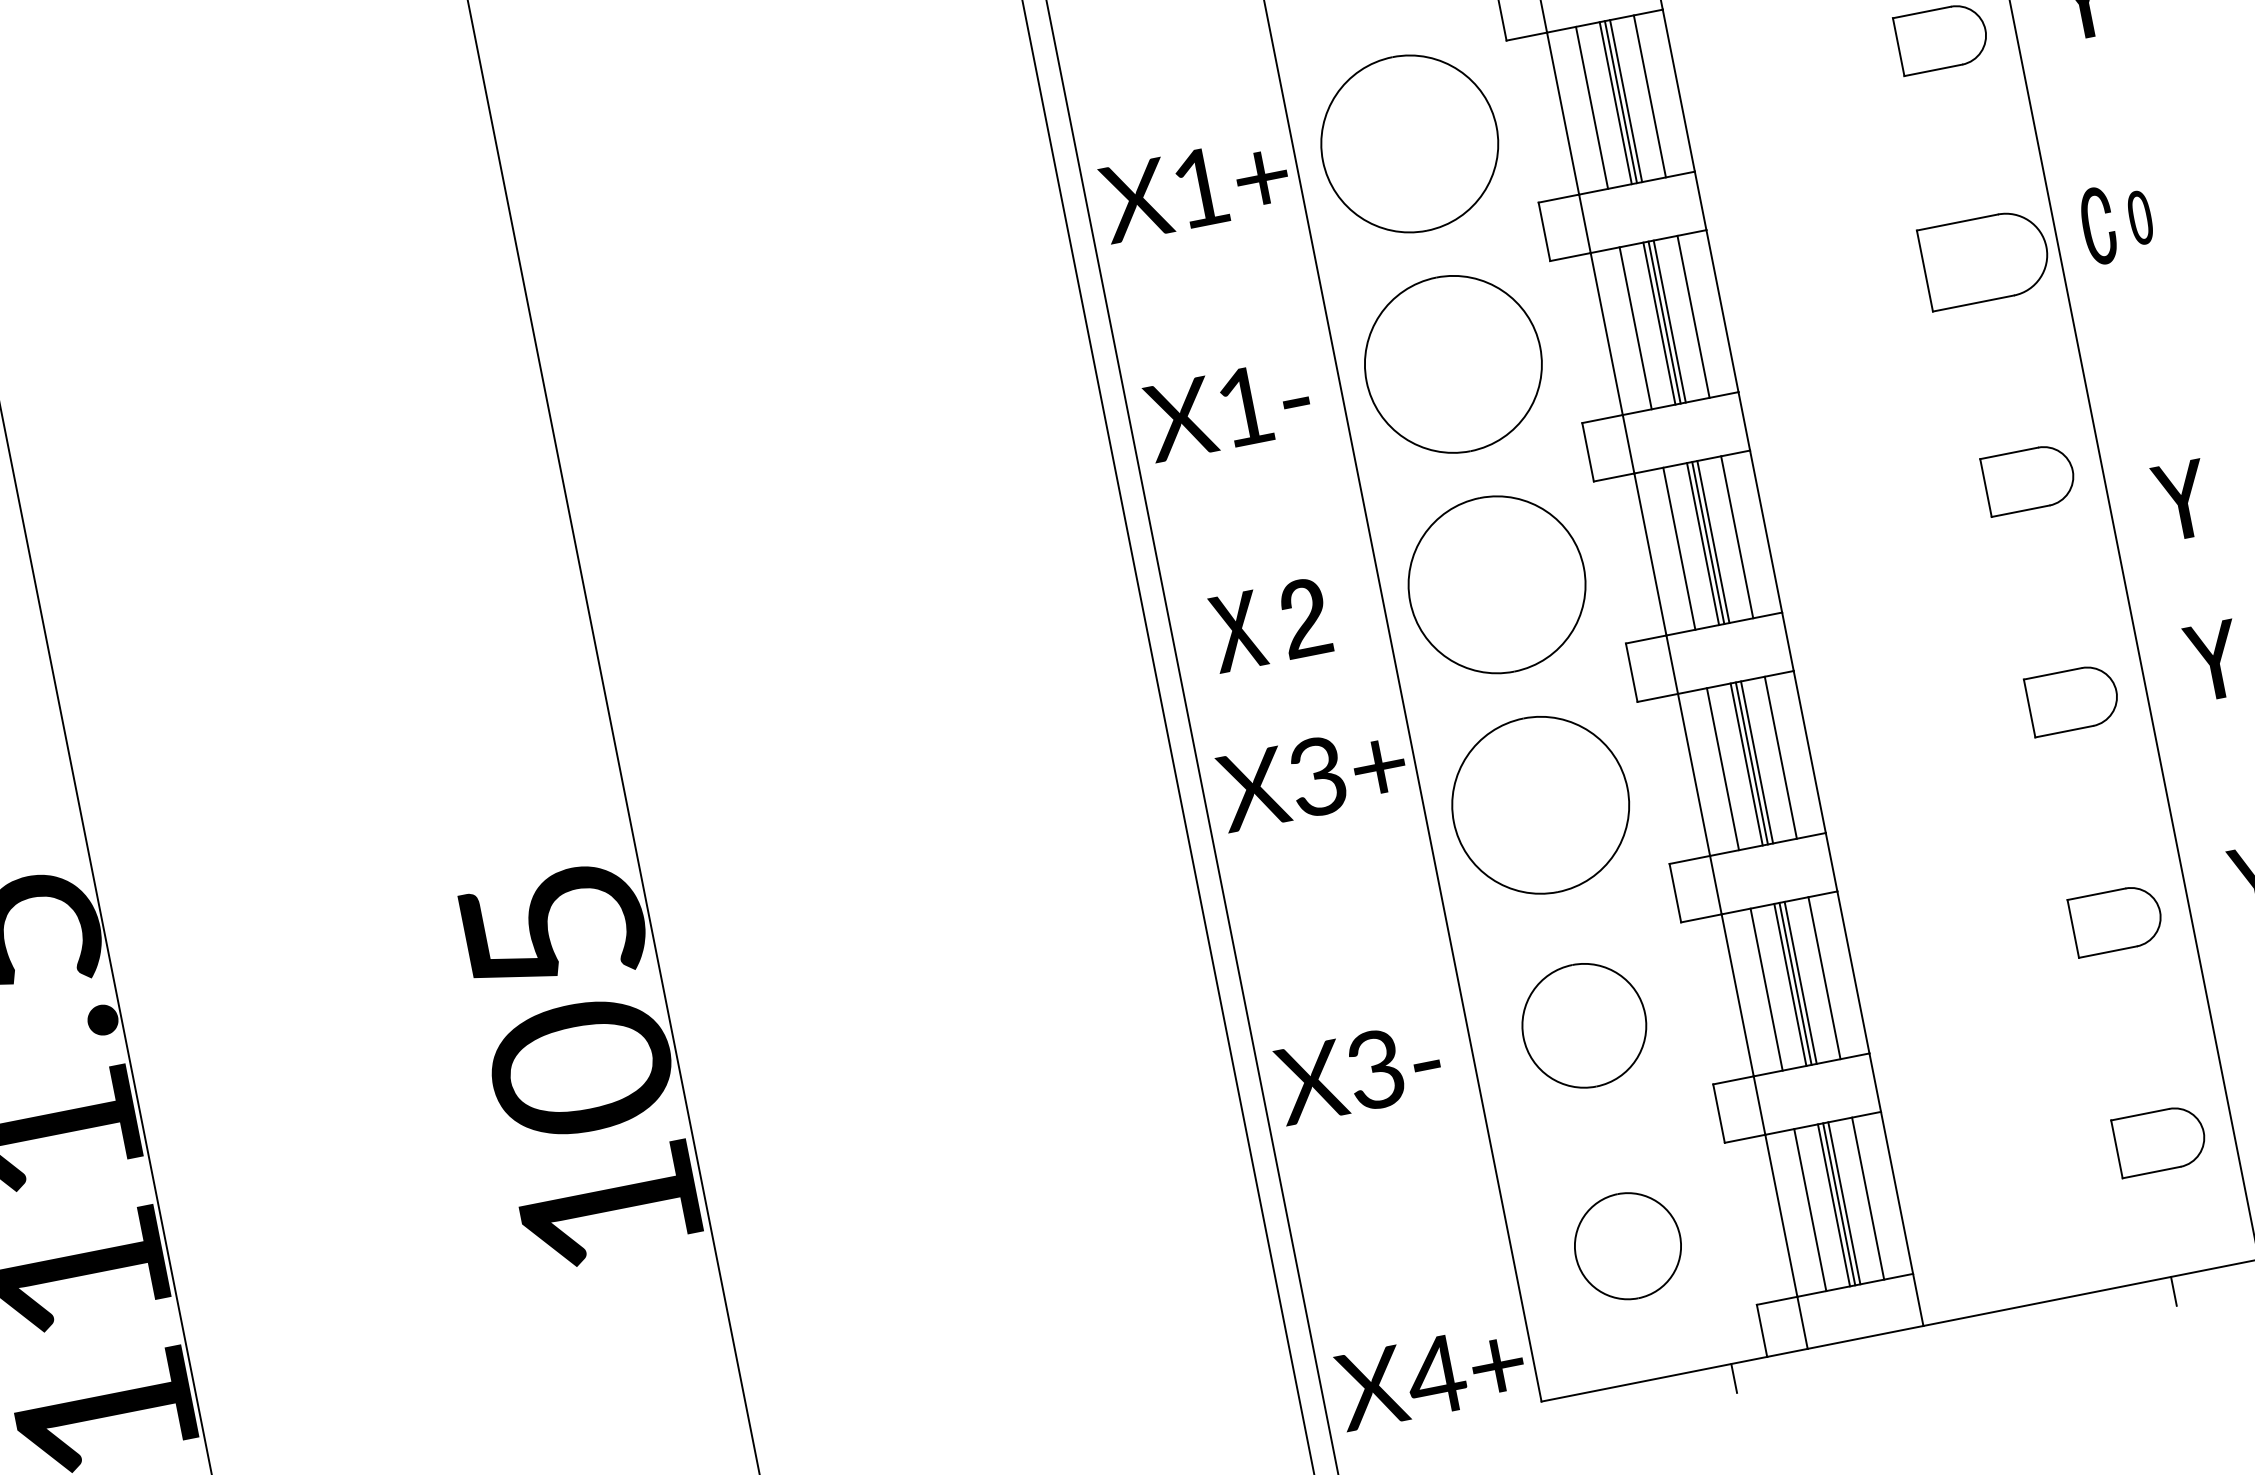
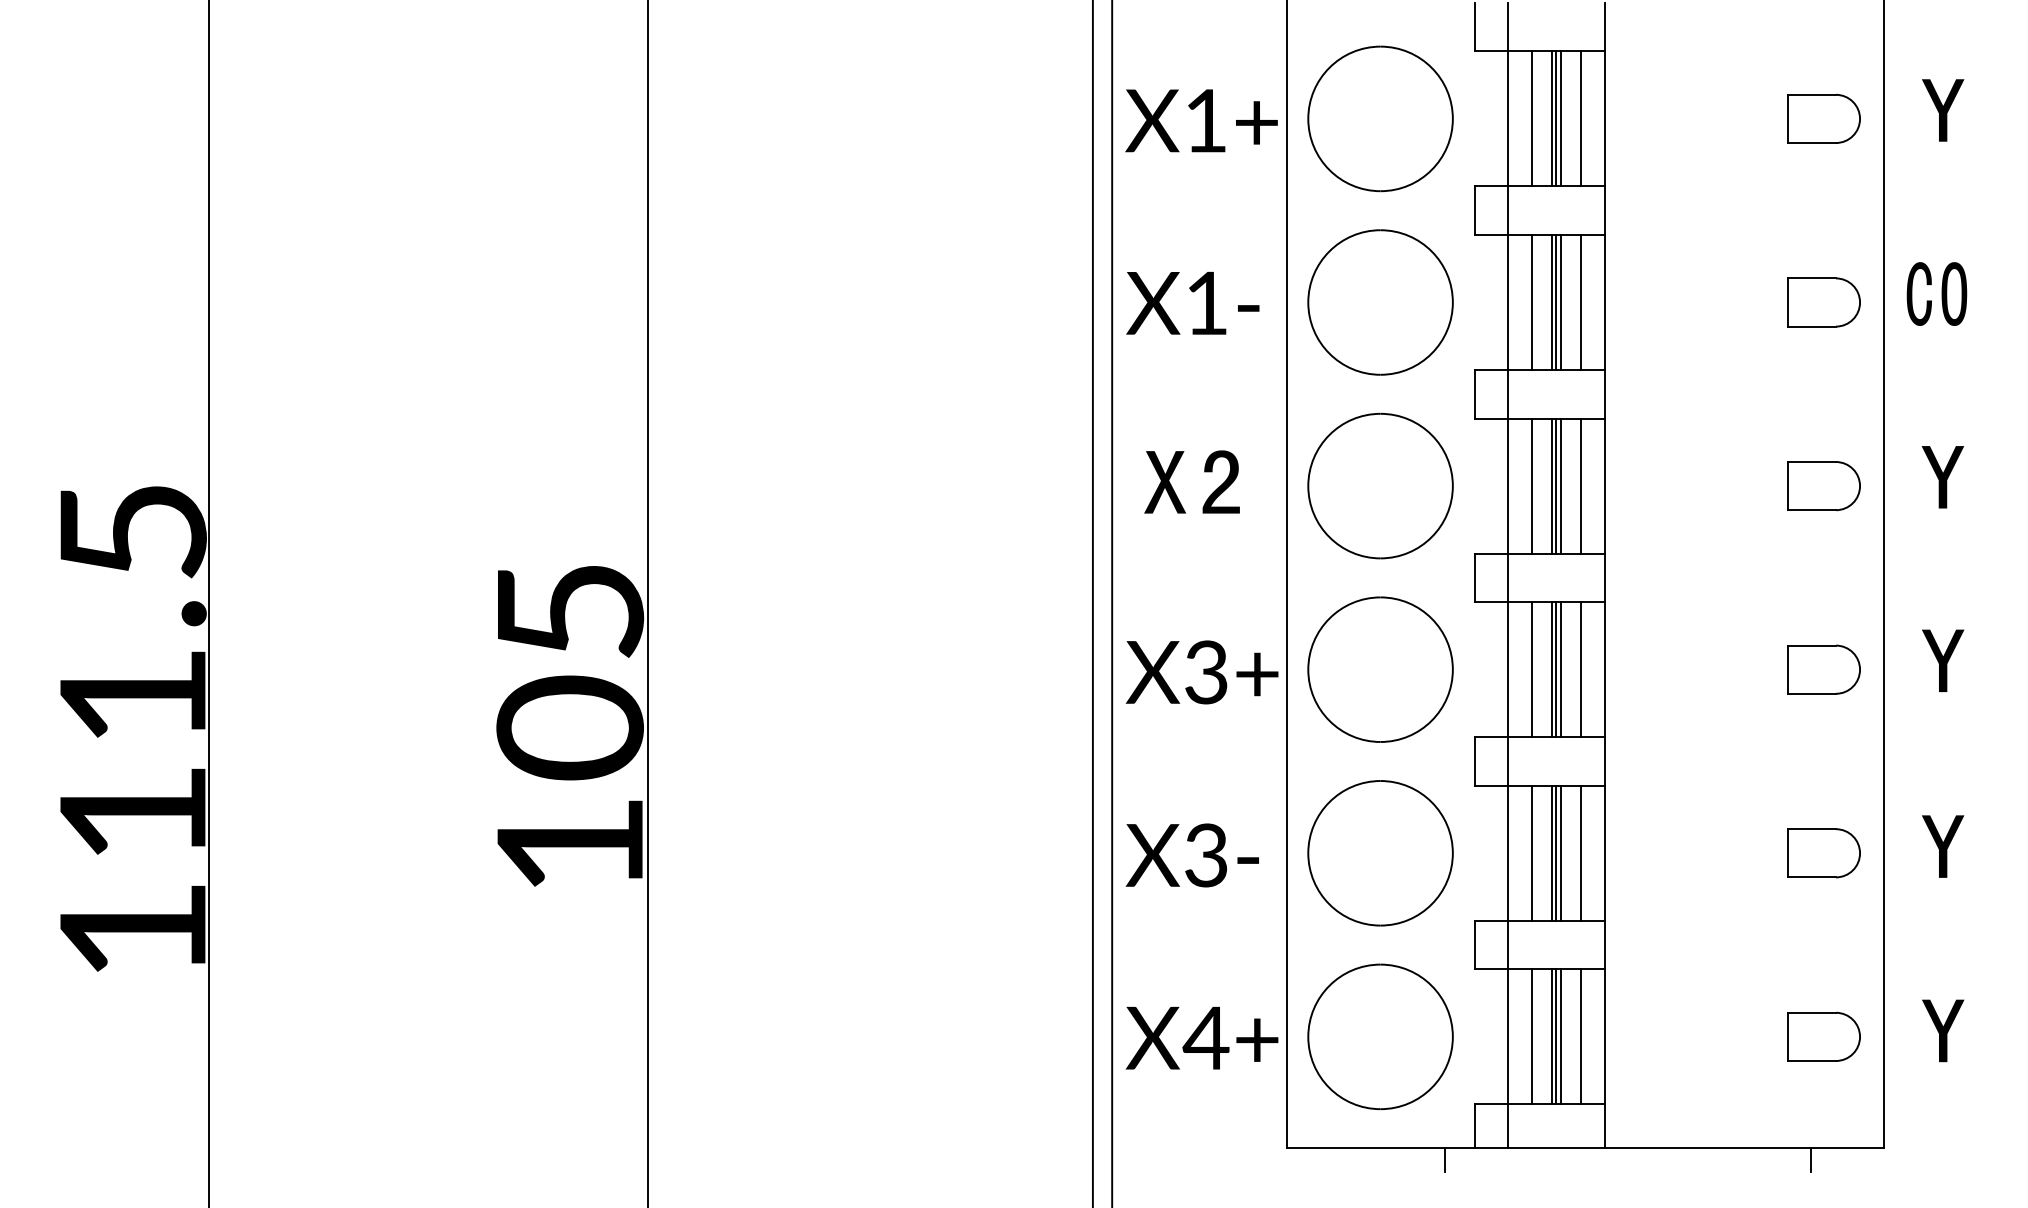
part: (2140, 217) -> (1954, 293), size x1.43
part: (1985, 259) -> (1823, 302), size x0.71
part: (2181, 500) -> (1942, 477), moved
text: (1311, 777) -> (1201, 672), moved
part: (1584, 1025) -> (1380, 853), size x1.43
part: (1627, 1245) -> (1380, 1036), size x1.67
text: (1430, 1375) -> (1201, 1037), moved

